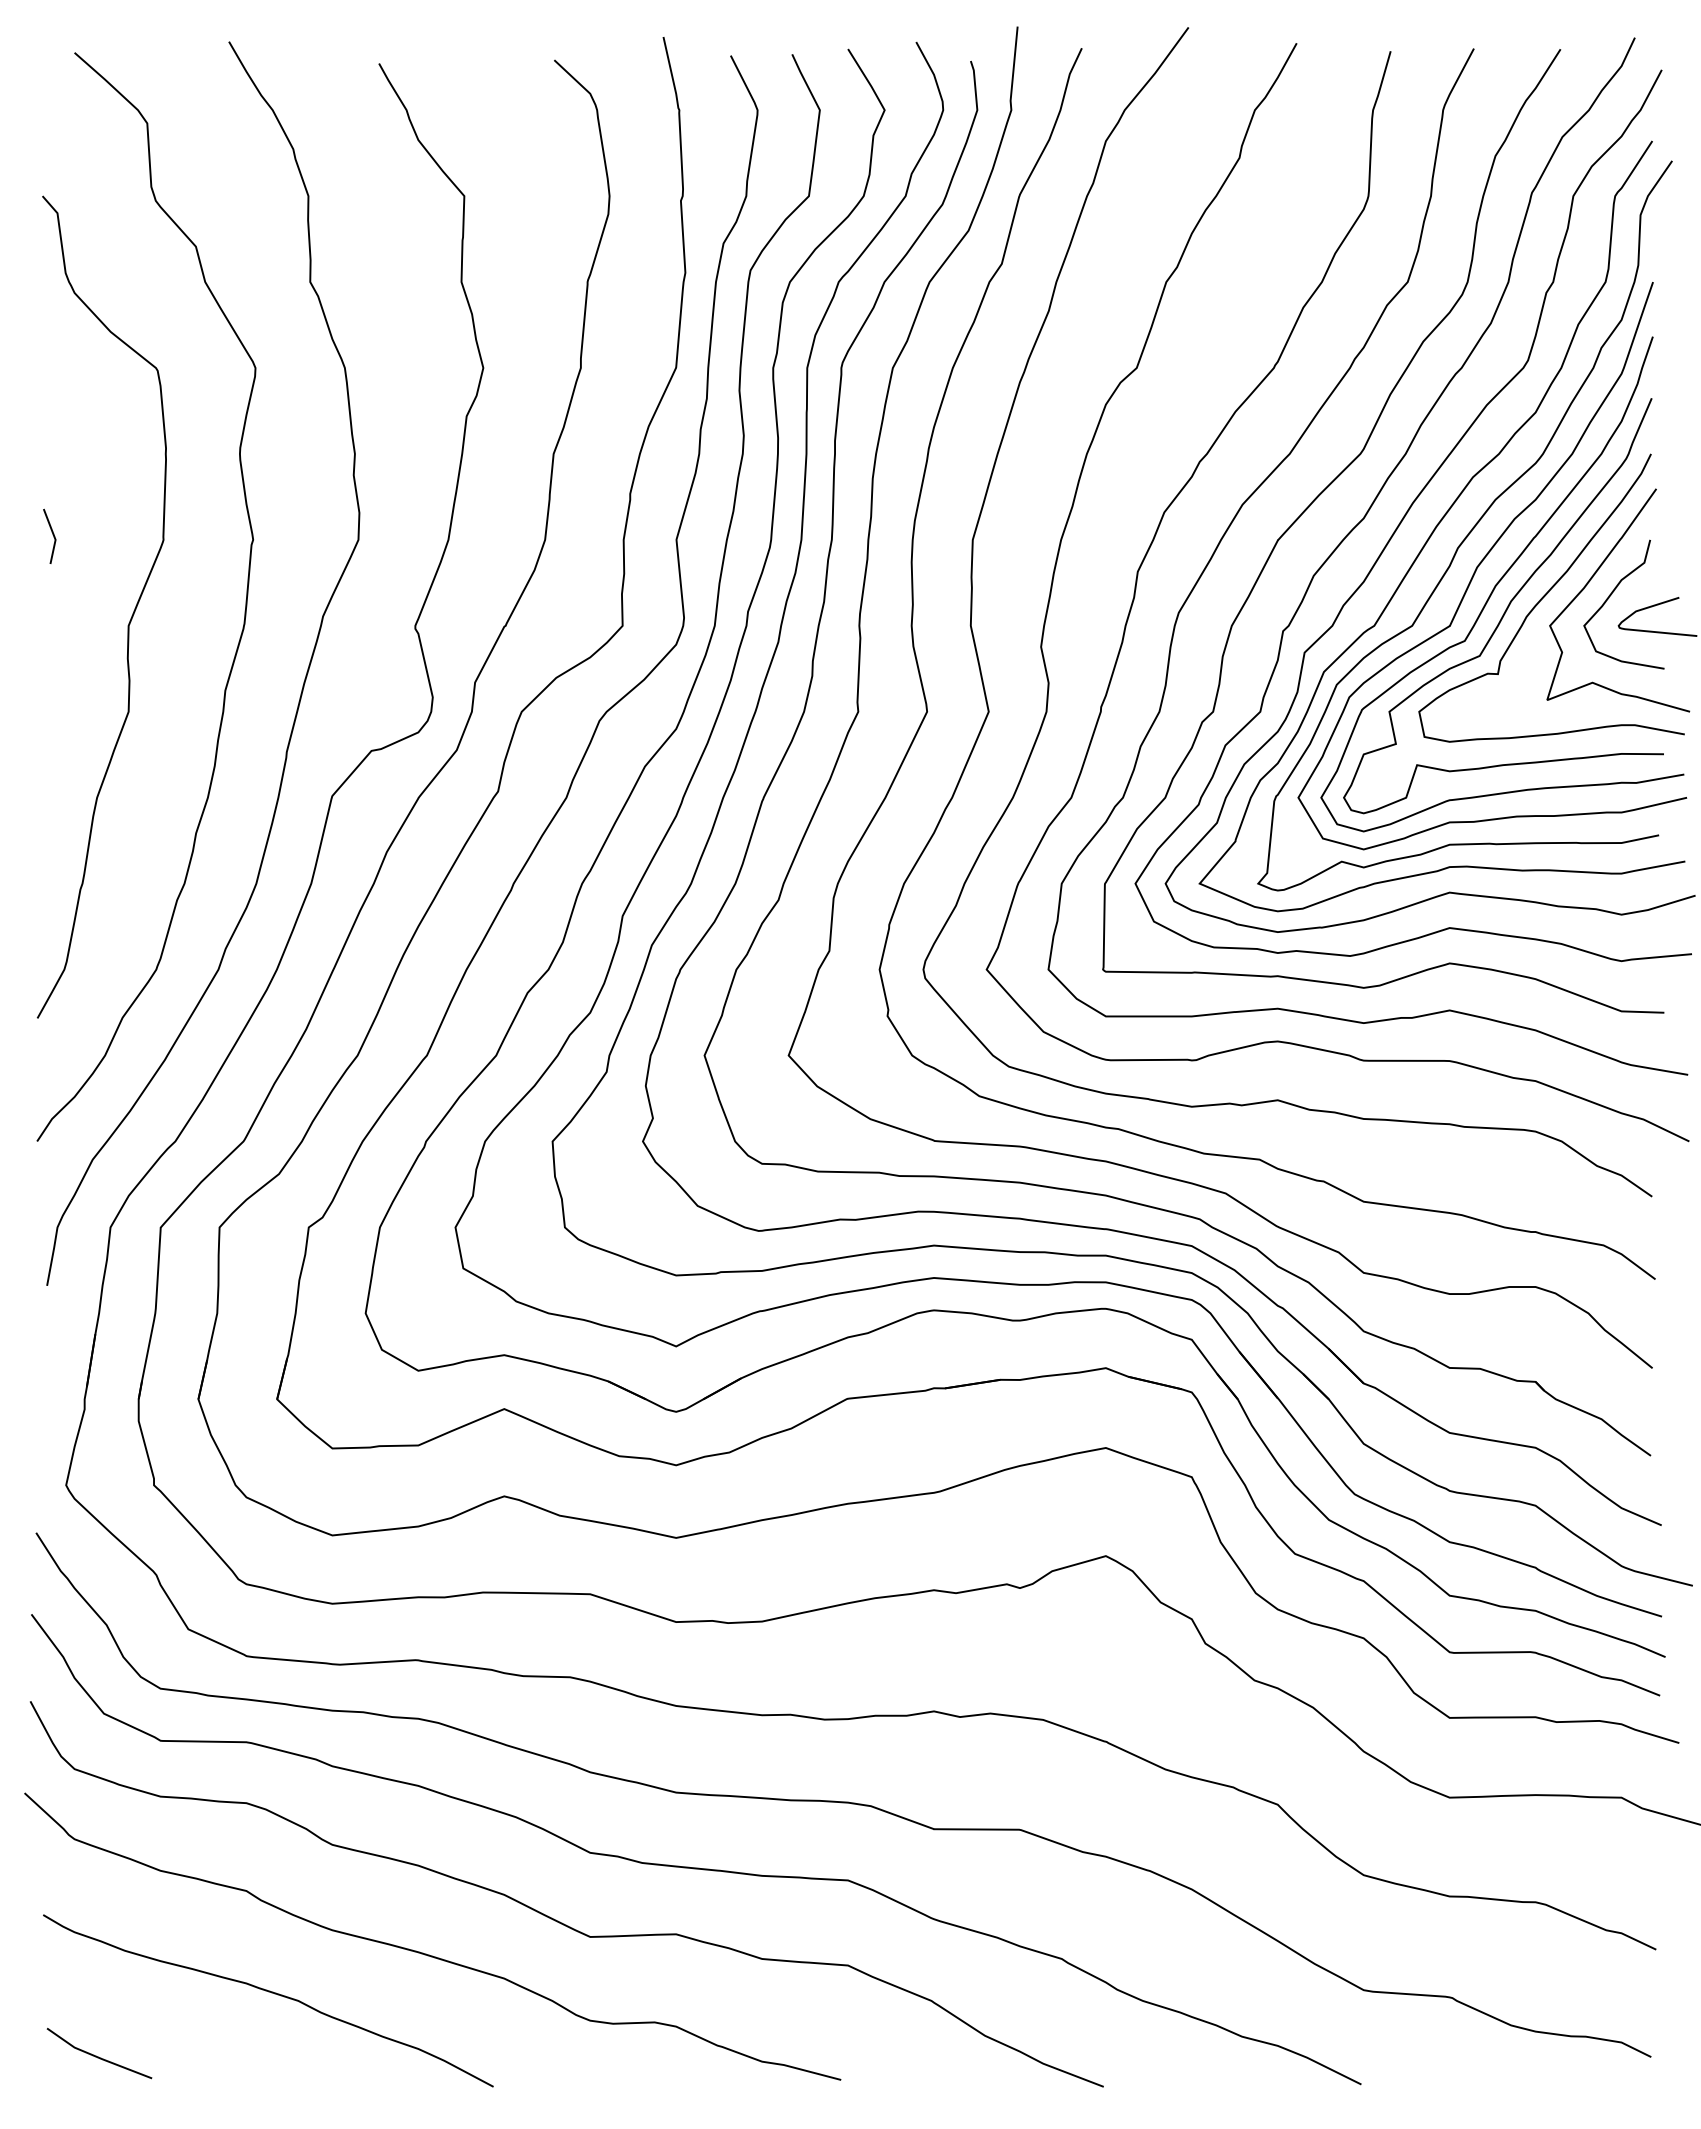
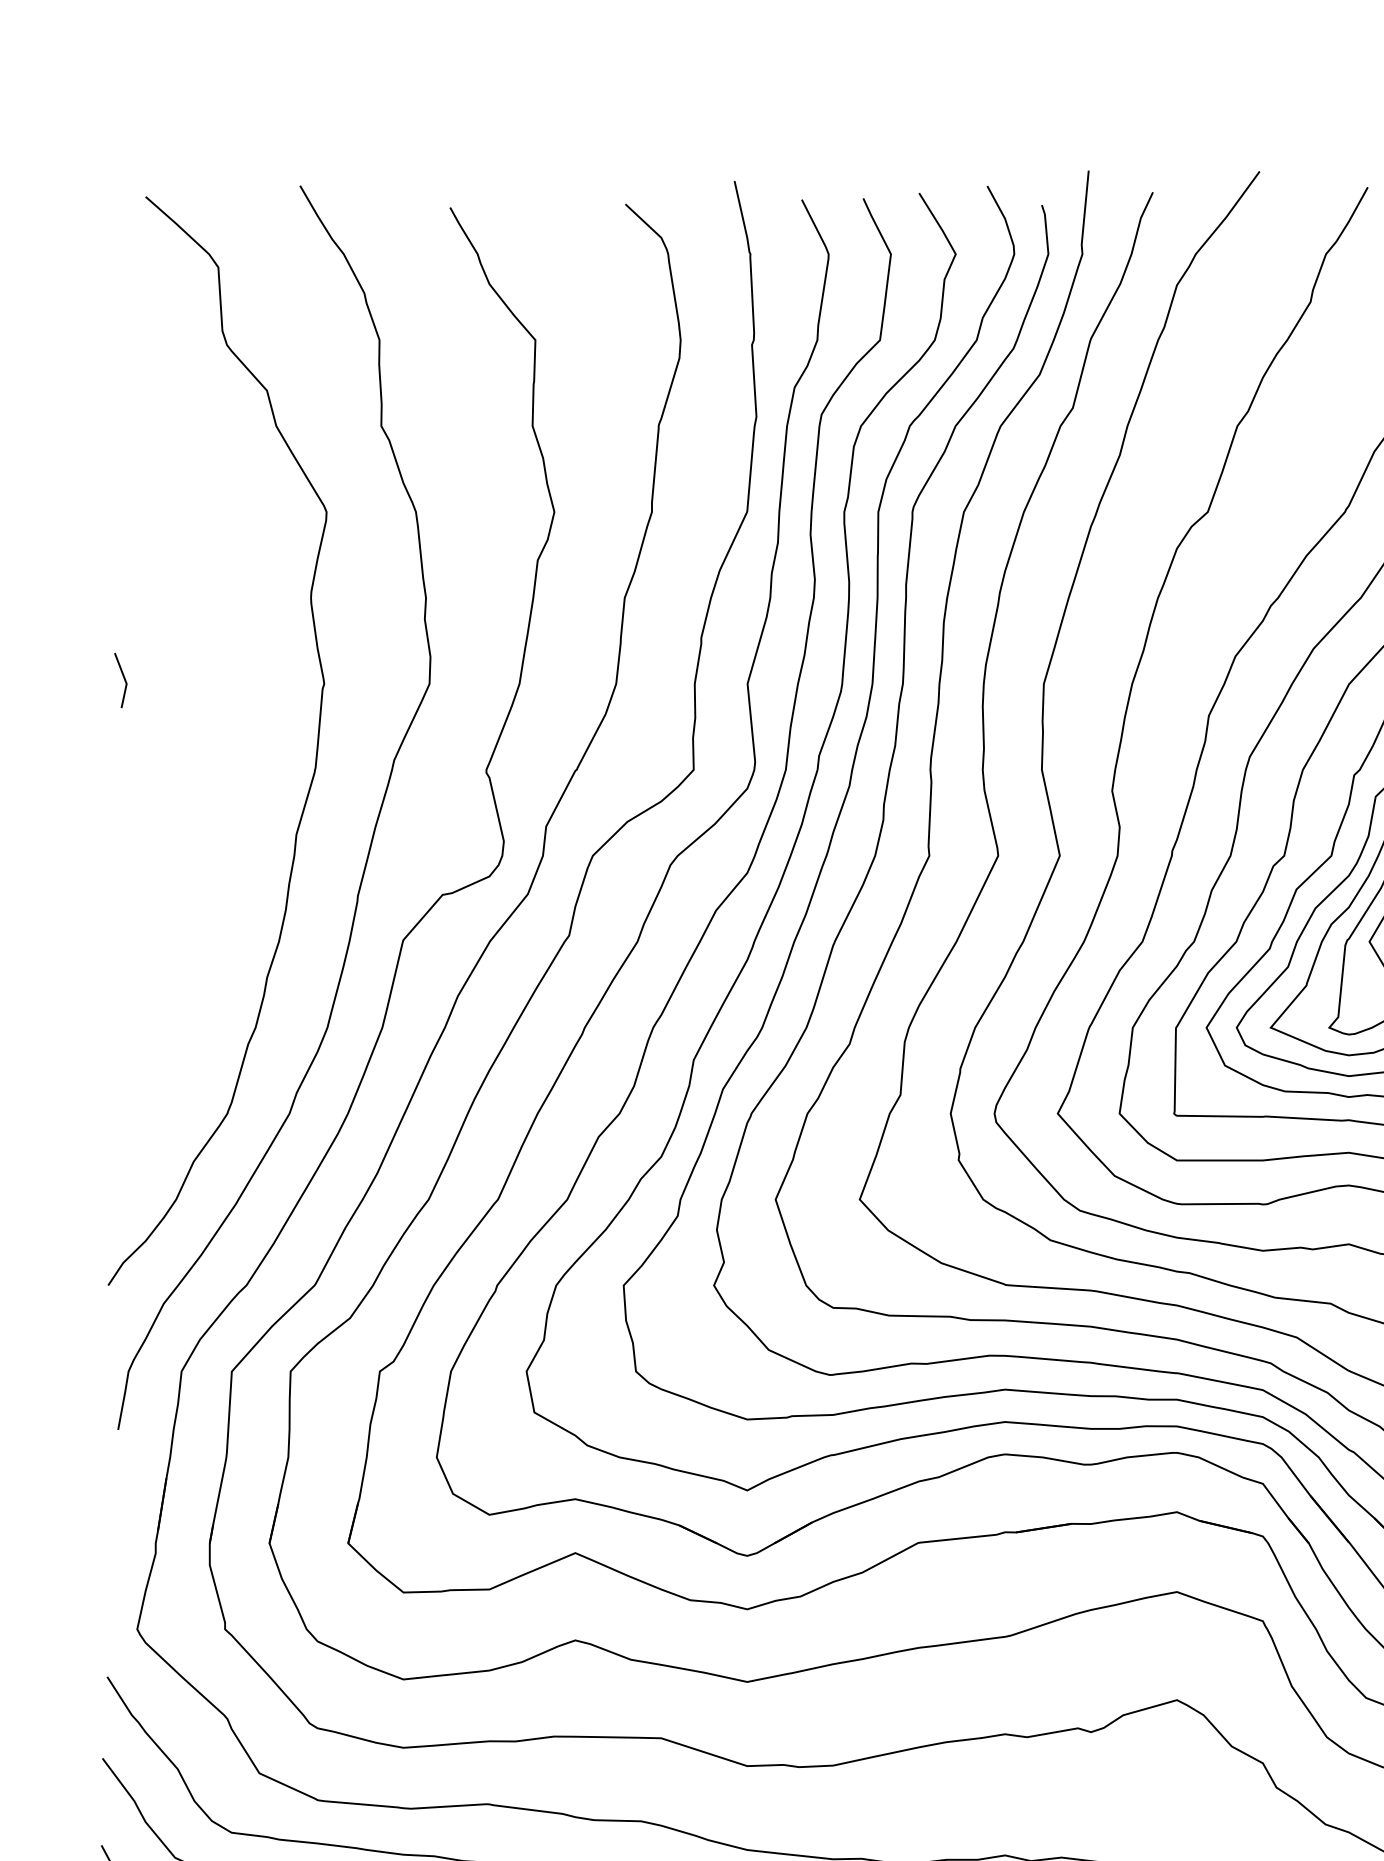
curve: (129, 620) -> (200, 764), removed

